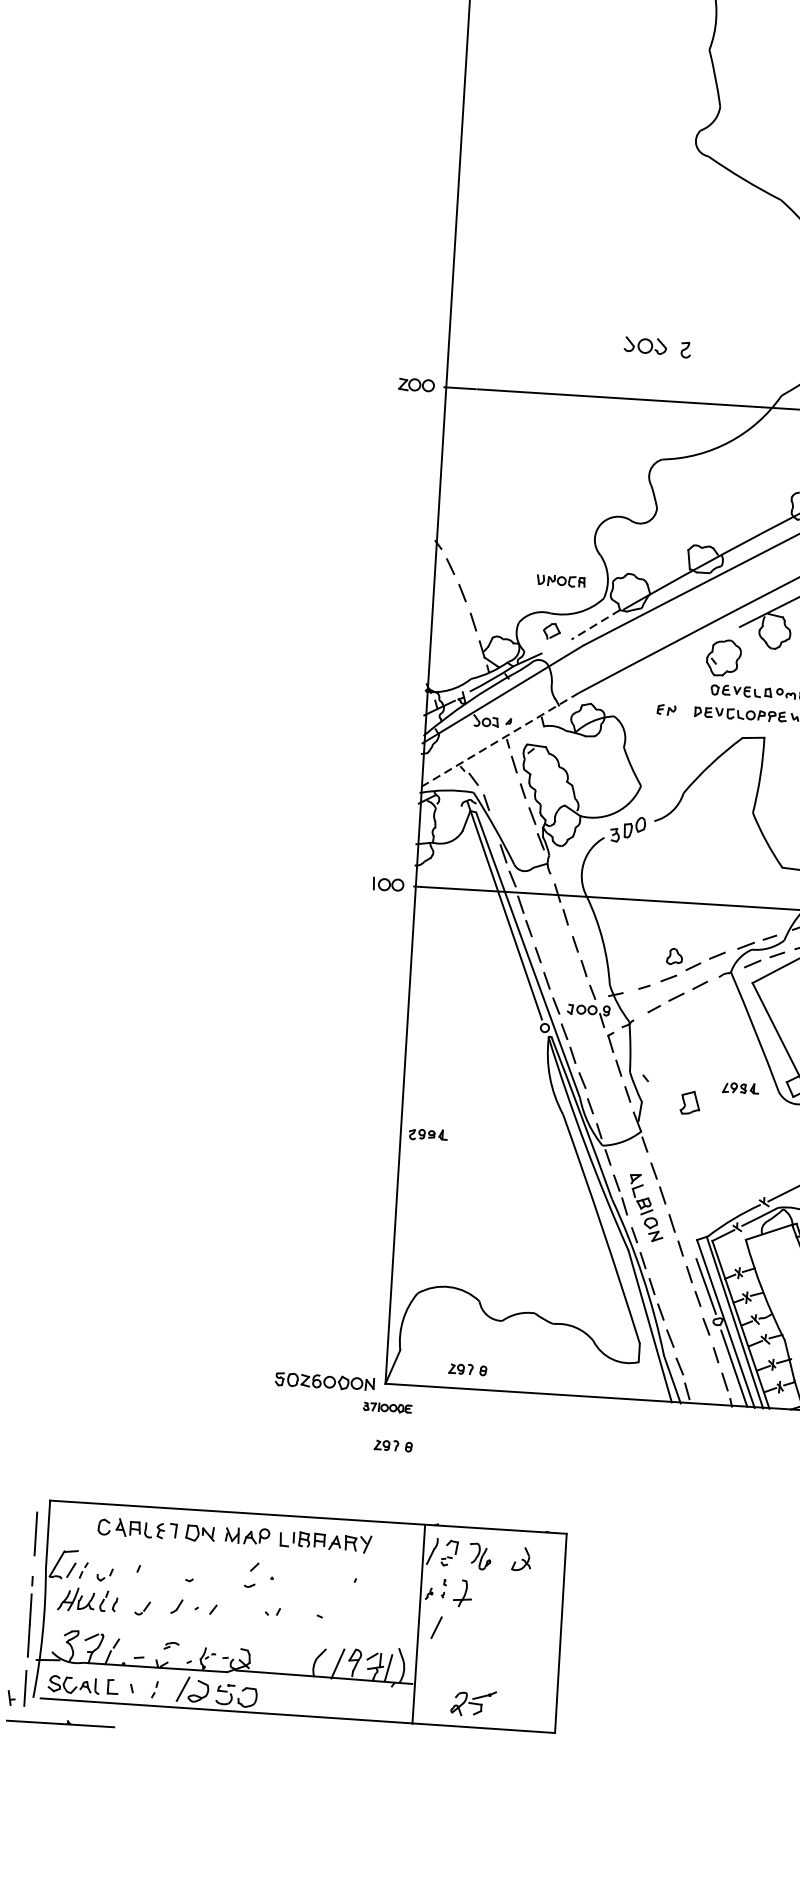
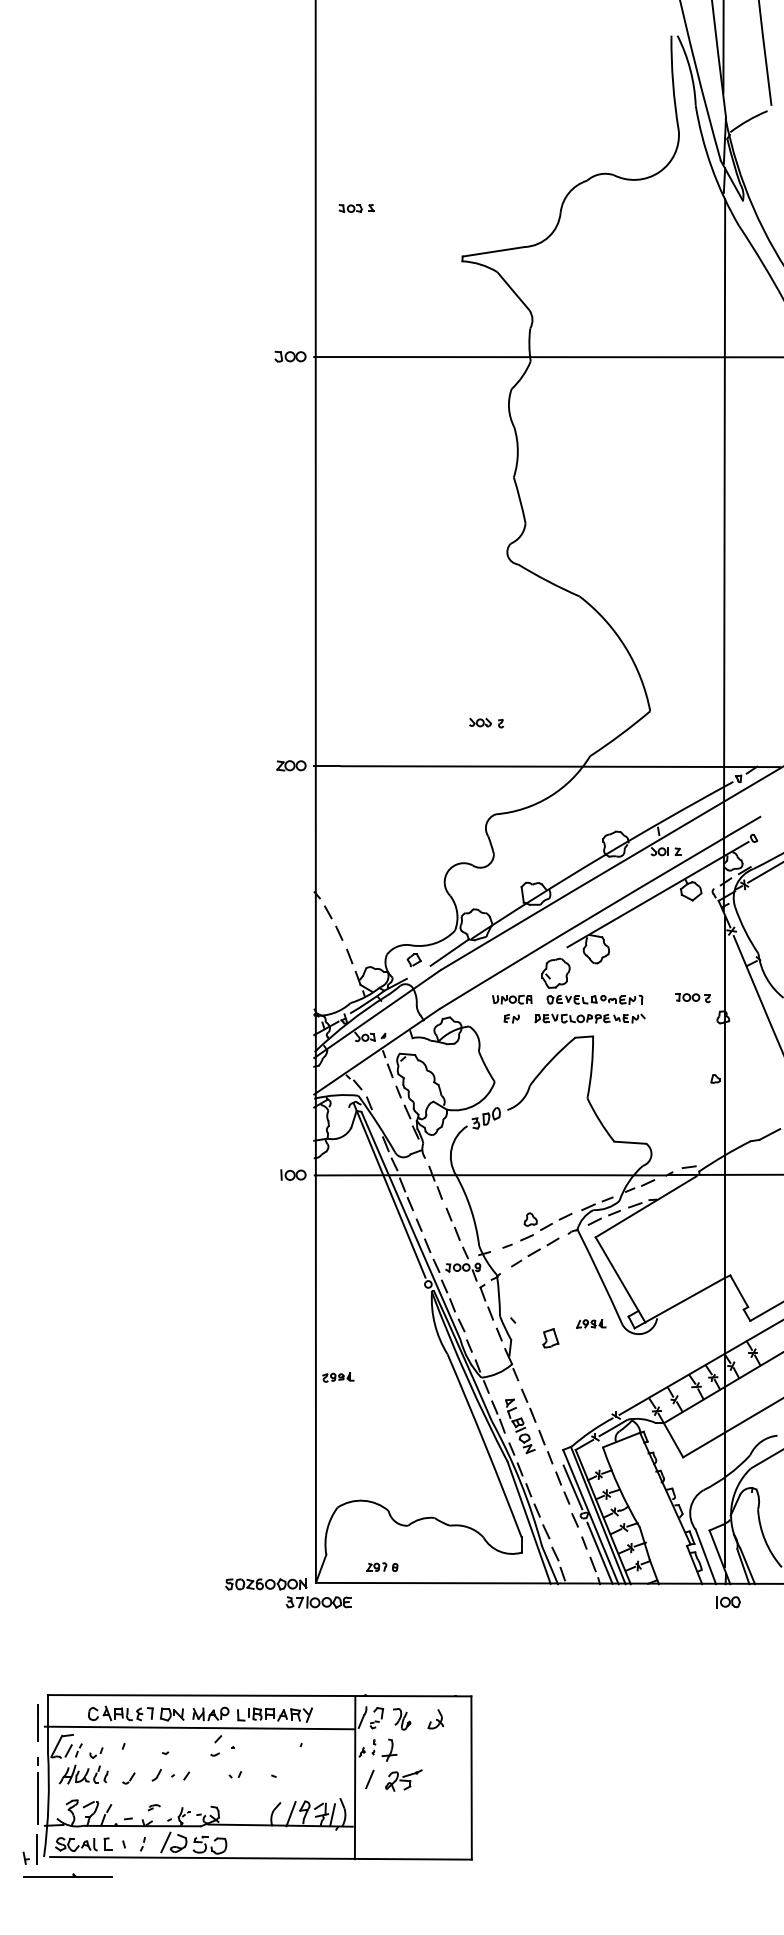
part: (657, 348) -> (486, 723), size x0.62
part: (561, 580) -> (512, 999), moved
line: (595, 624) -> (449, 952), dashed -> solid
line: (499, 739) -> (376, 1051), dashed -> solid
part: (387, 1407) -> (318, 1602), size x1.67
part: (393, 1444) -> (325, 1632), removed
line: (232, 1551) -> (199, 1727), added
part: (473, 1703) -> (403, 1780), moved

